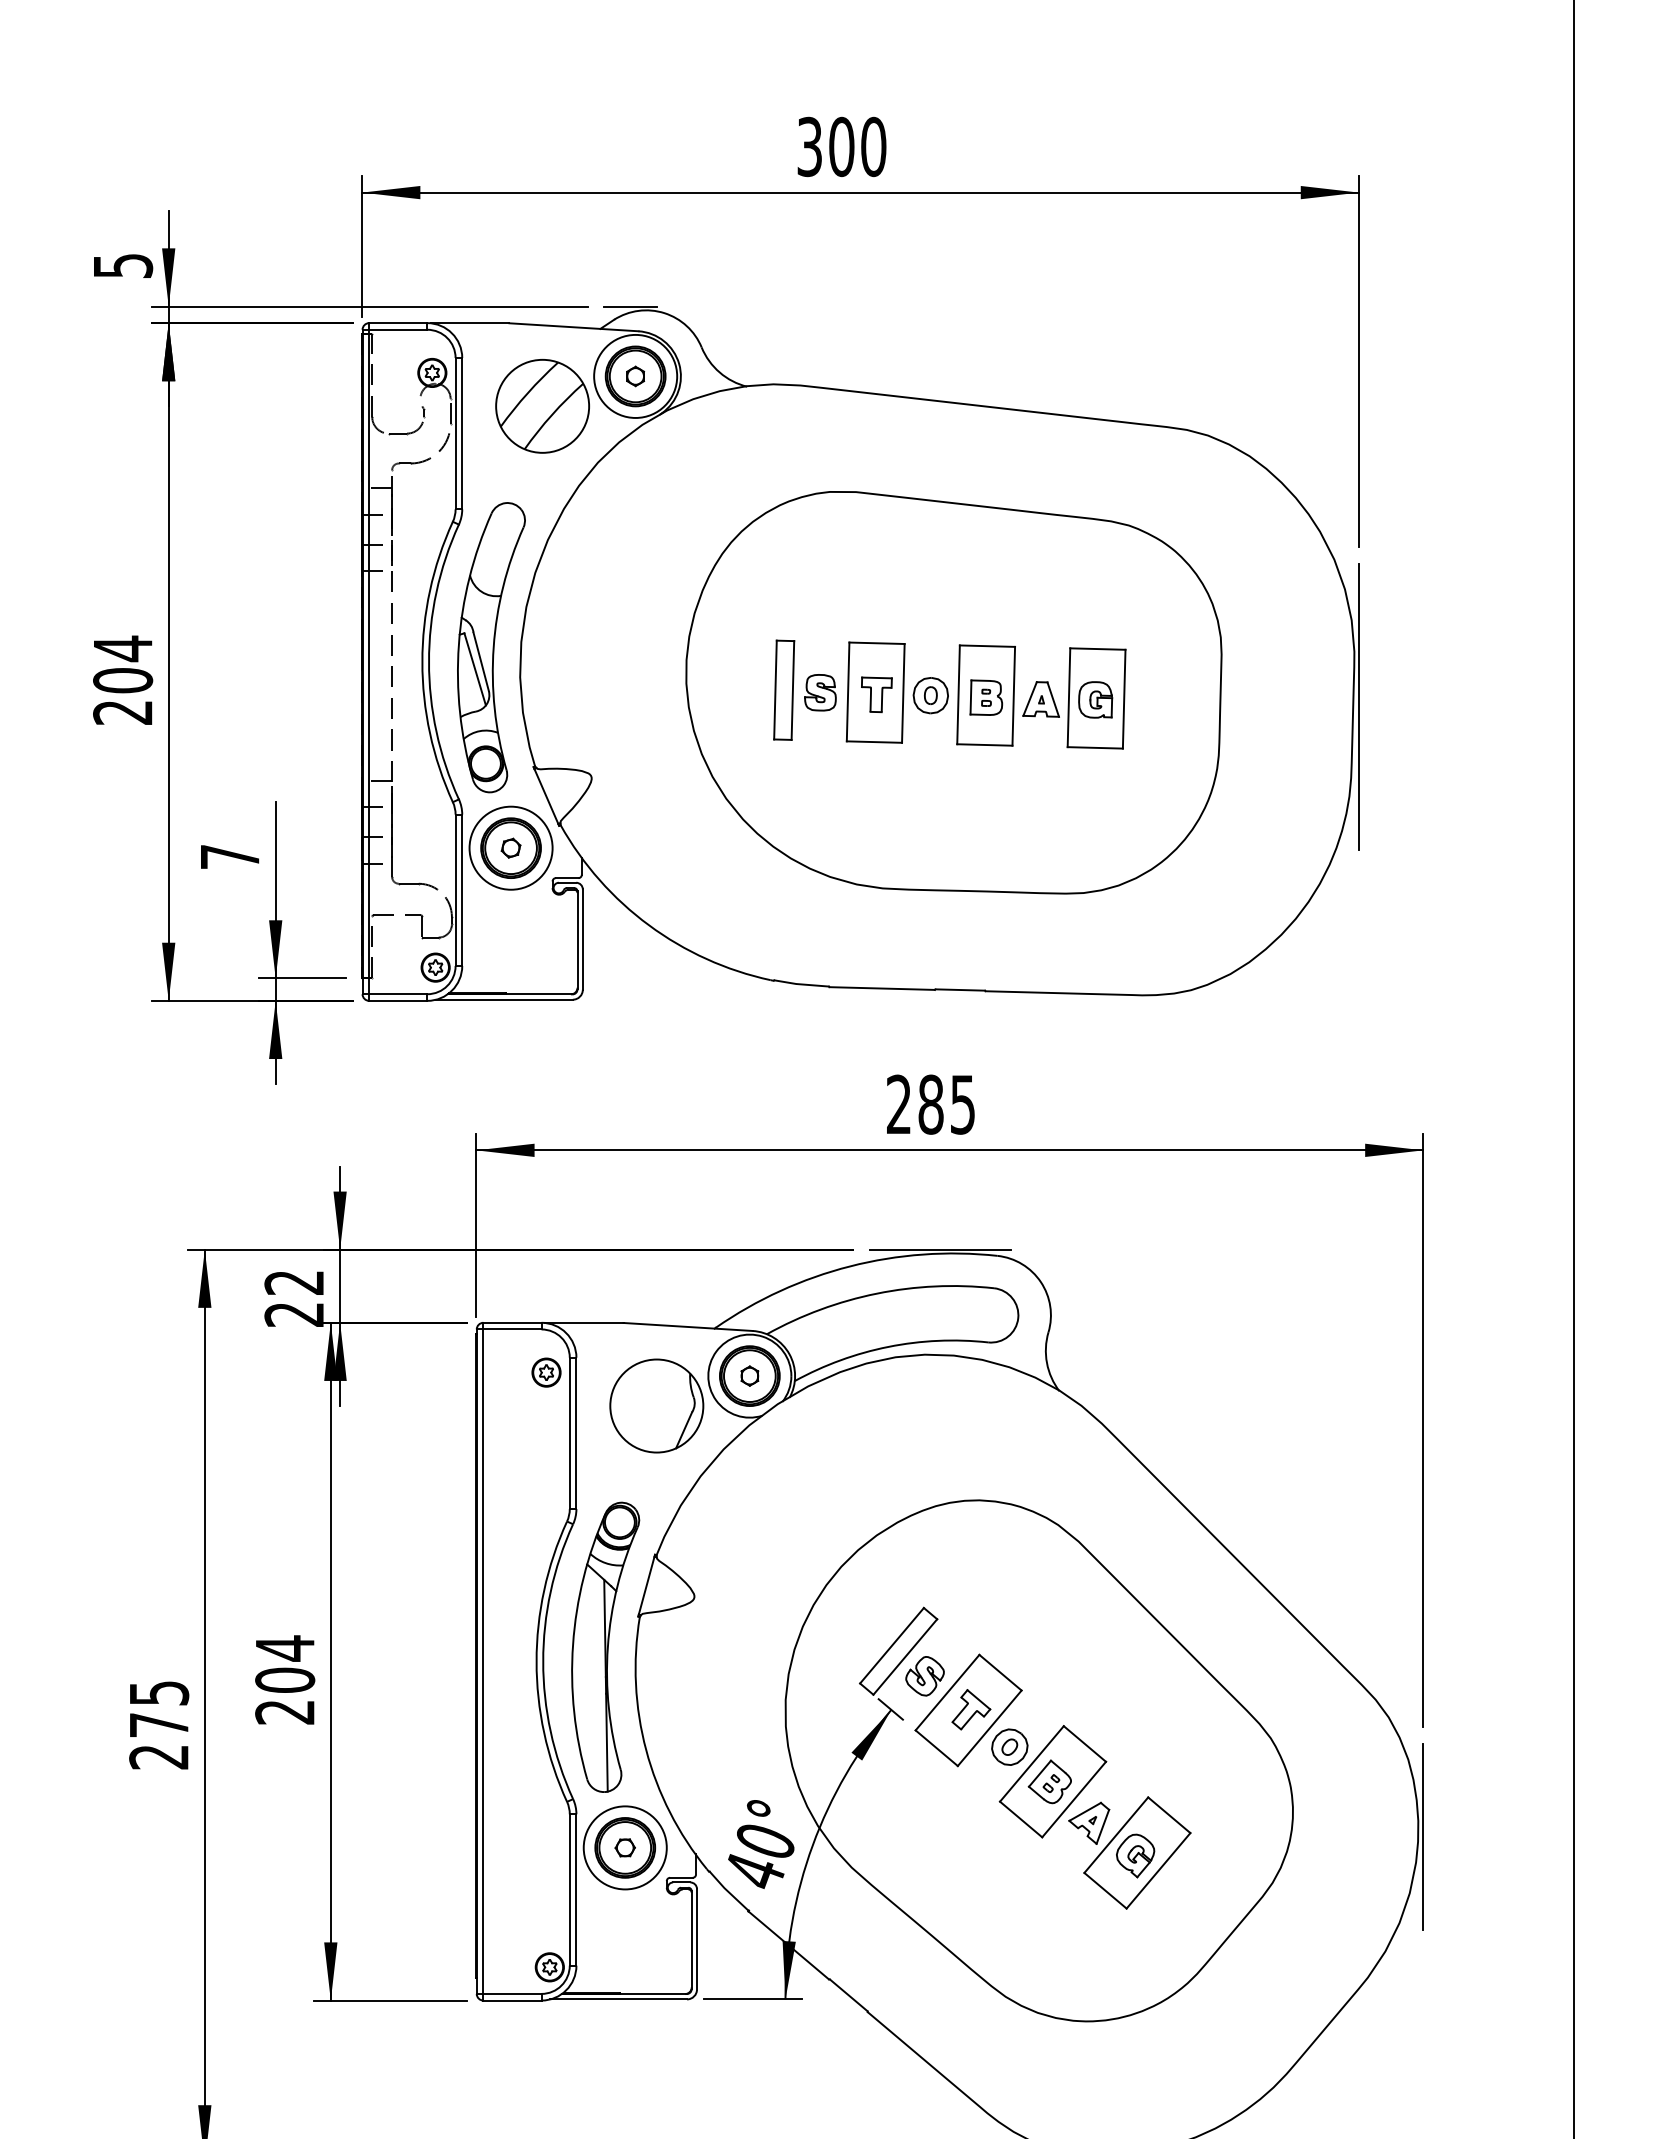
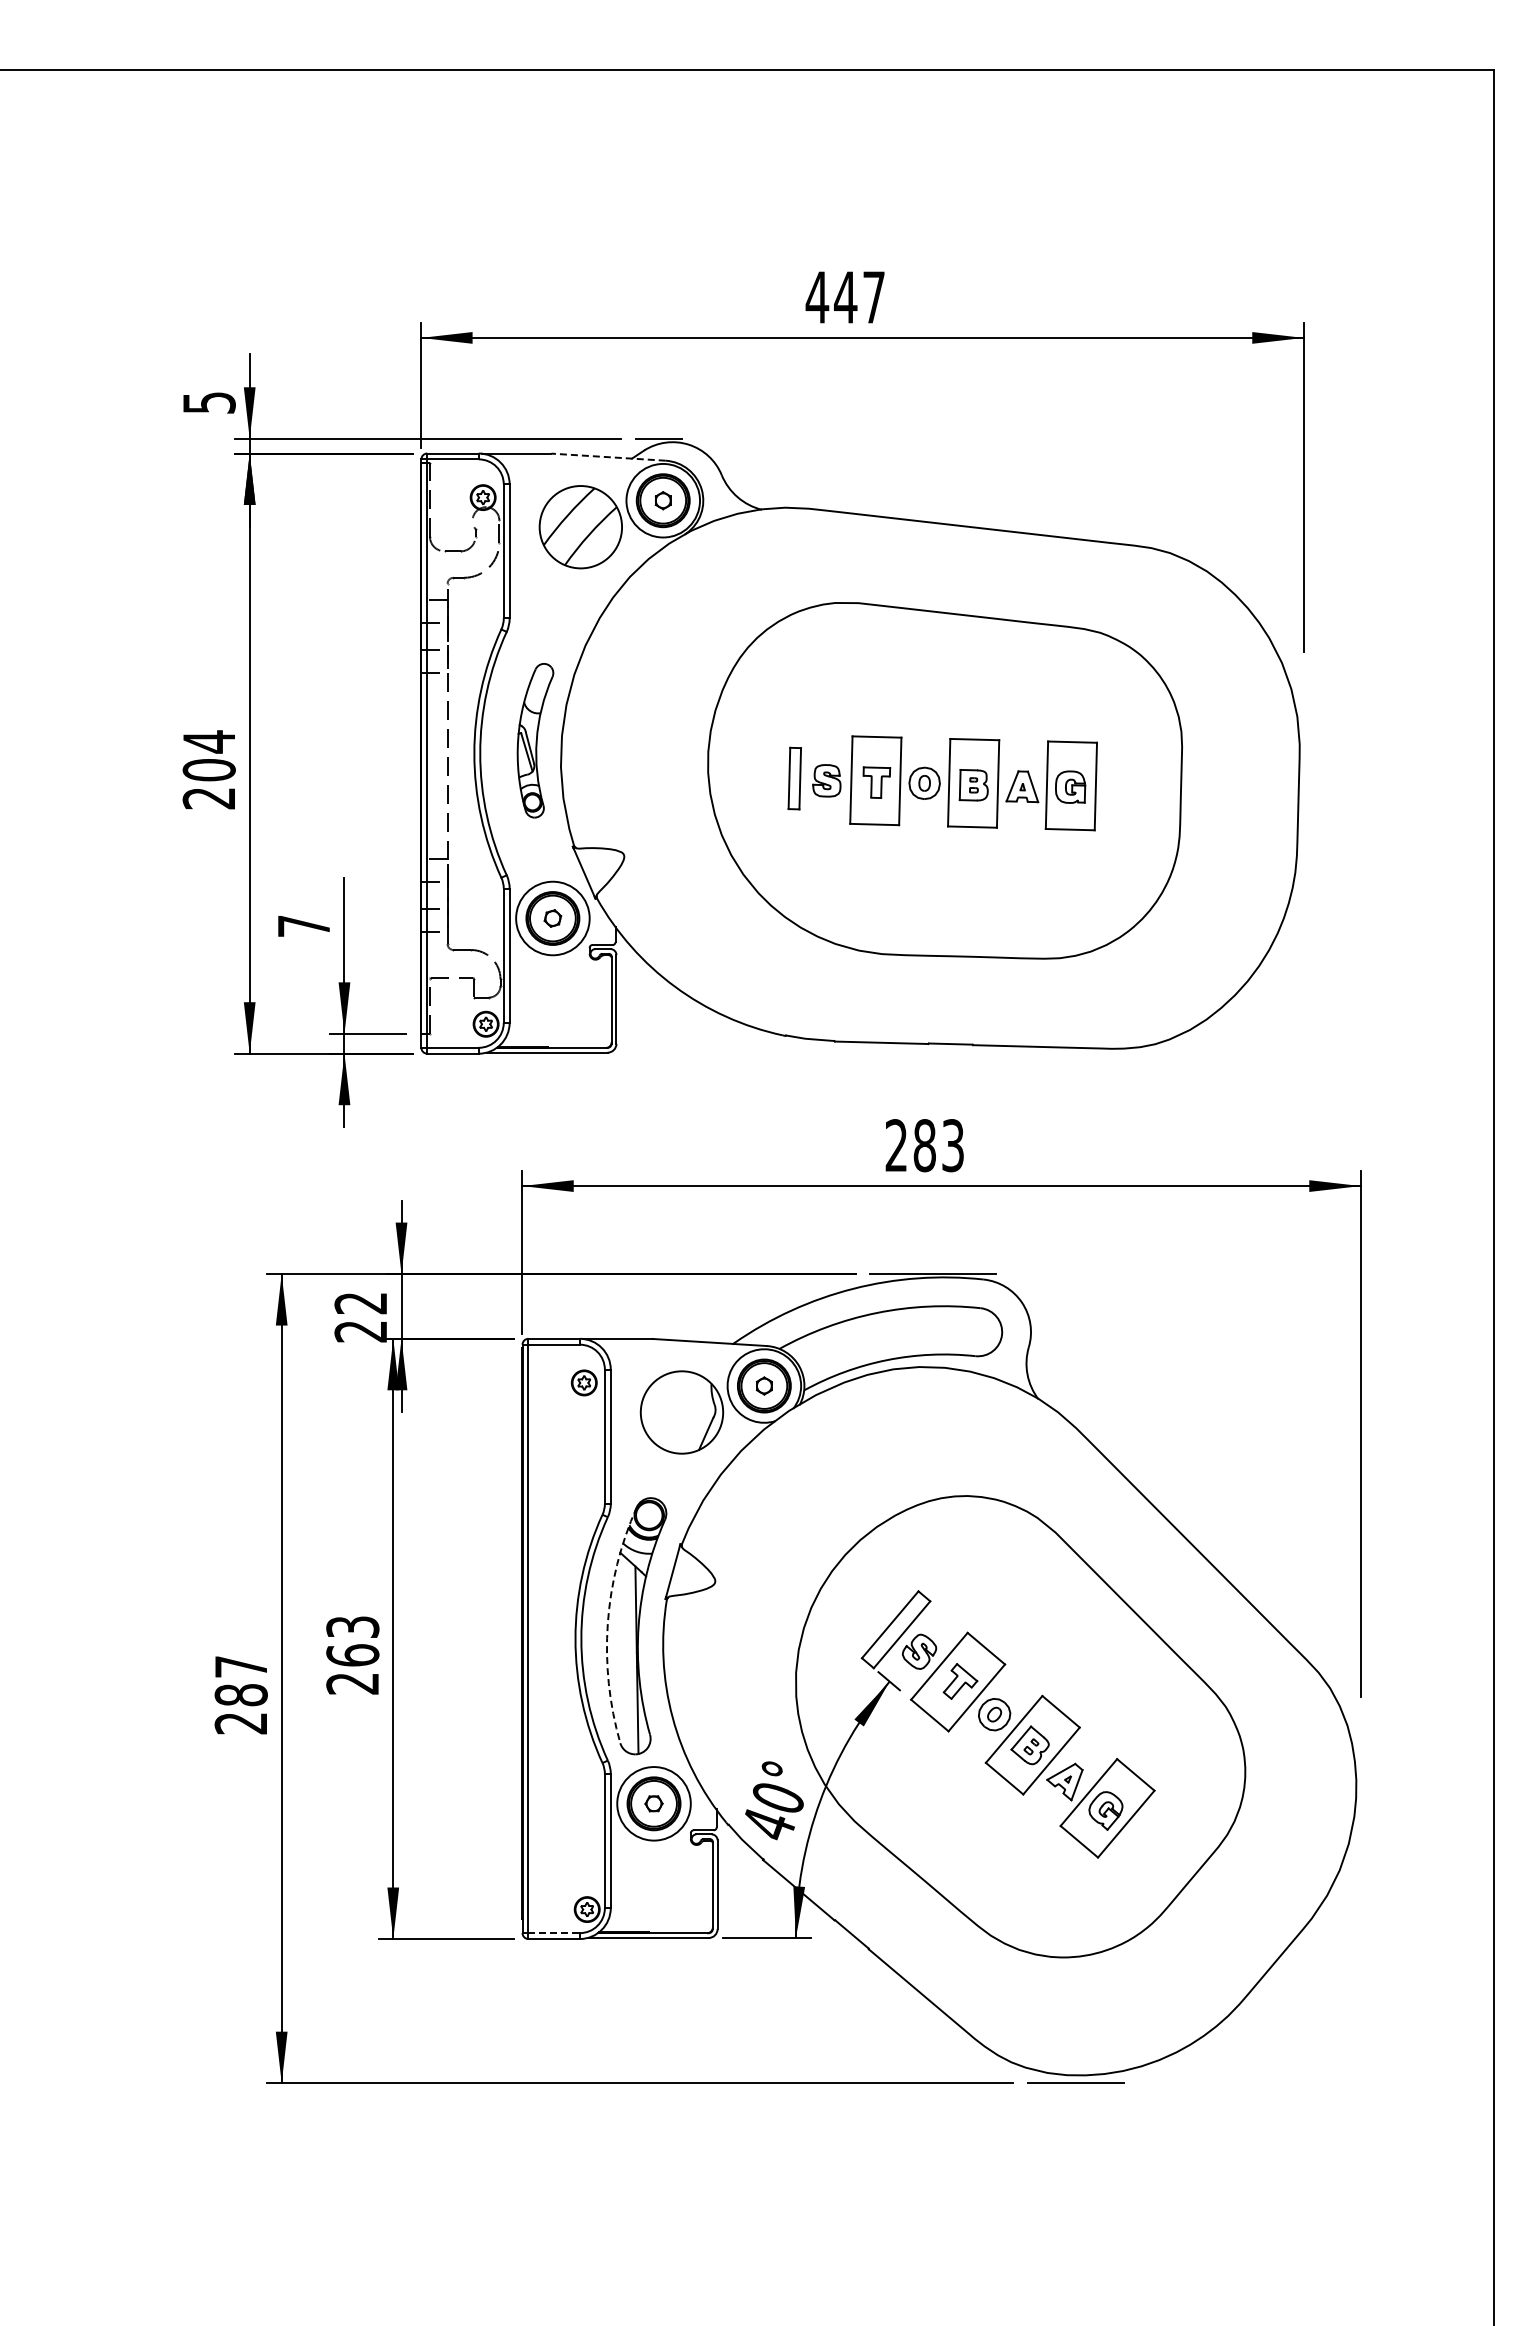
text: (841, 146) -> (845, 297), 300 -> 447
line: (573, 327) -> (608, 457), solid -> dashed
part: (491, 647) -> (535, 740), size x0.6
part: (783, 690) -> (794, 778), size x0.7
line: (1358, 707) -> (1303, 793), removed
text: (962, 1104) -> (952, 1145), 285 -> 283
arc: (572, 1644) -> (607, 1623), solid -> dashed
text: (284, 1663) -> (352, 1640), 204 -> 263
text: (158, 1709) -> (240, 1681), 275 -> 287
line: (1423, 1836) -> (1360, 1793), removed
line: (512, 1994) -> (554, 1933), solid -> dashed

